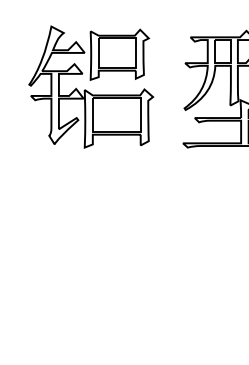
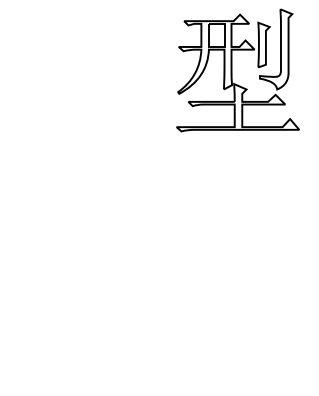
part: (90, 86) -> (84, 70), removed

